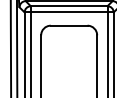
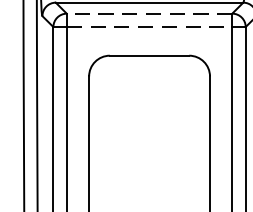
line: (68, 6) -> (148, 14), solid -> dashed
line: (69, 12) -> (150, 27), solid -> dashed

